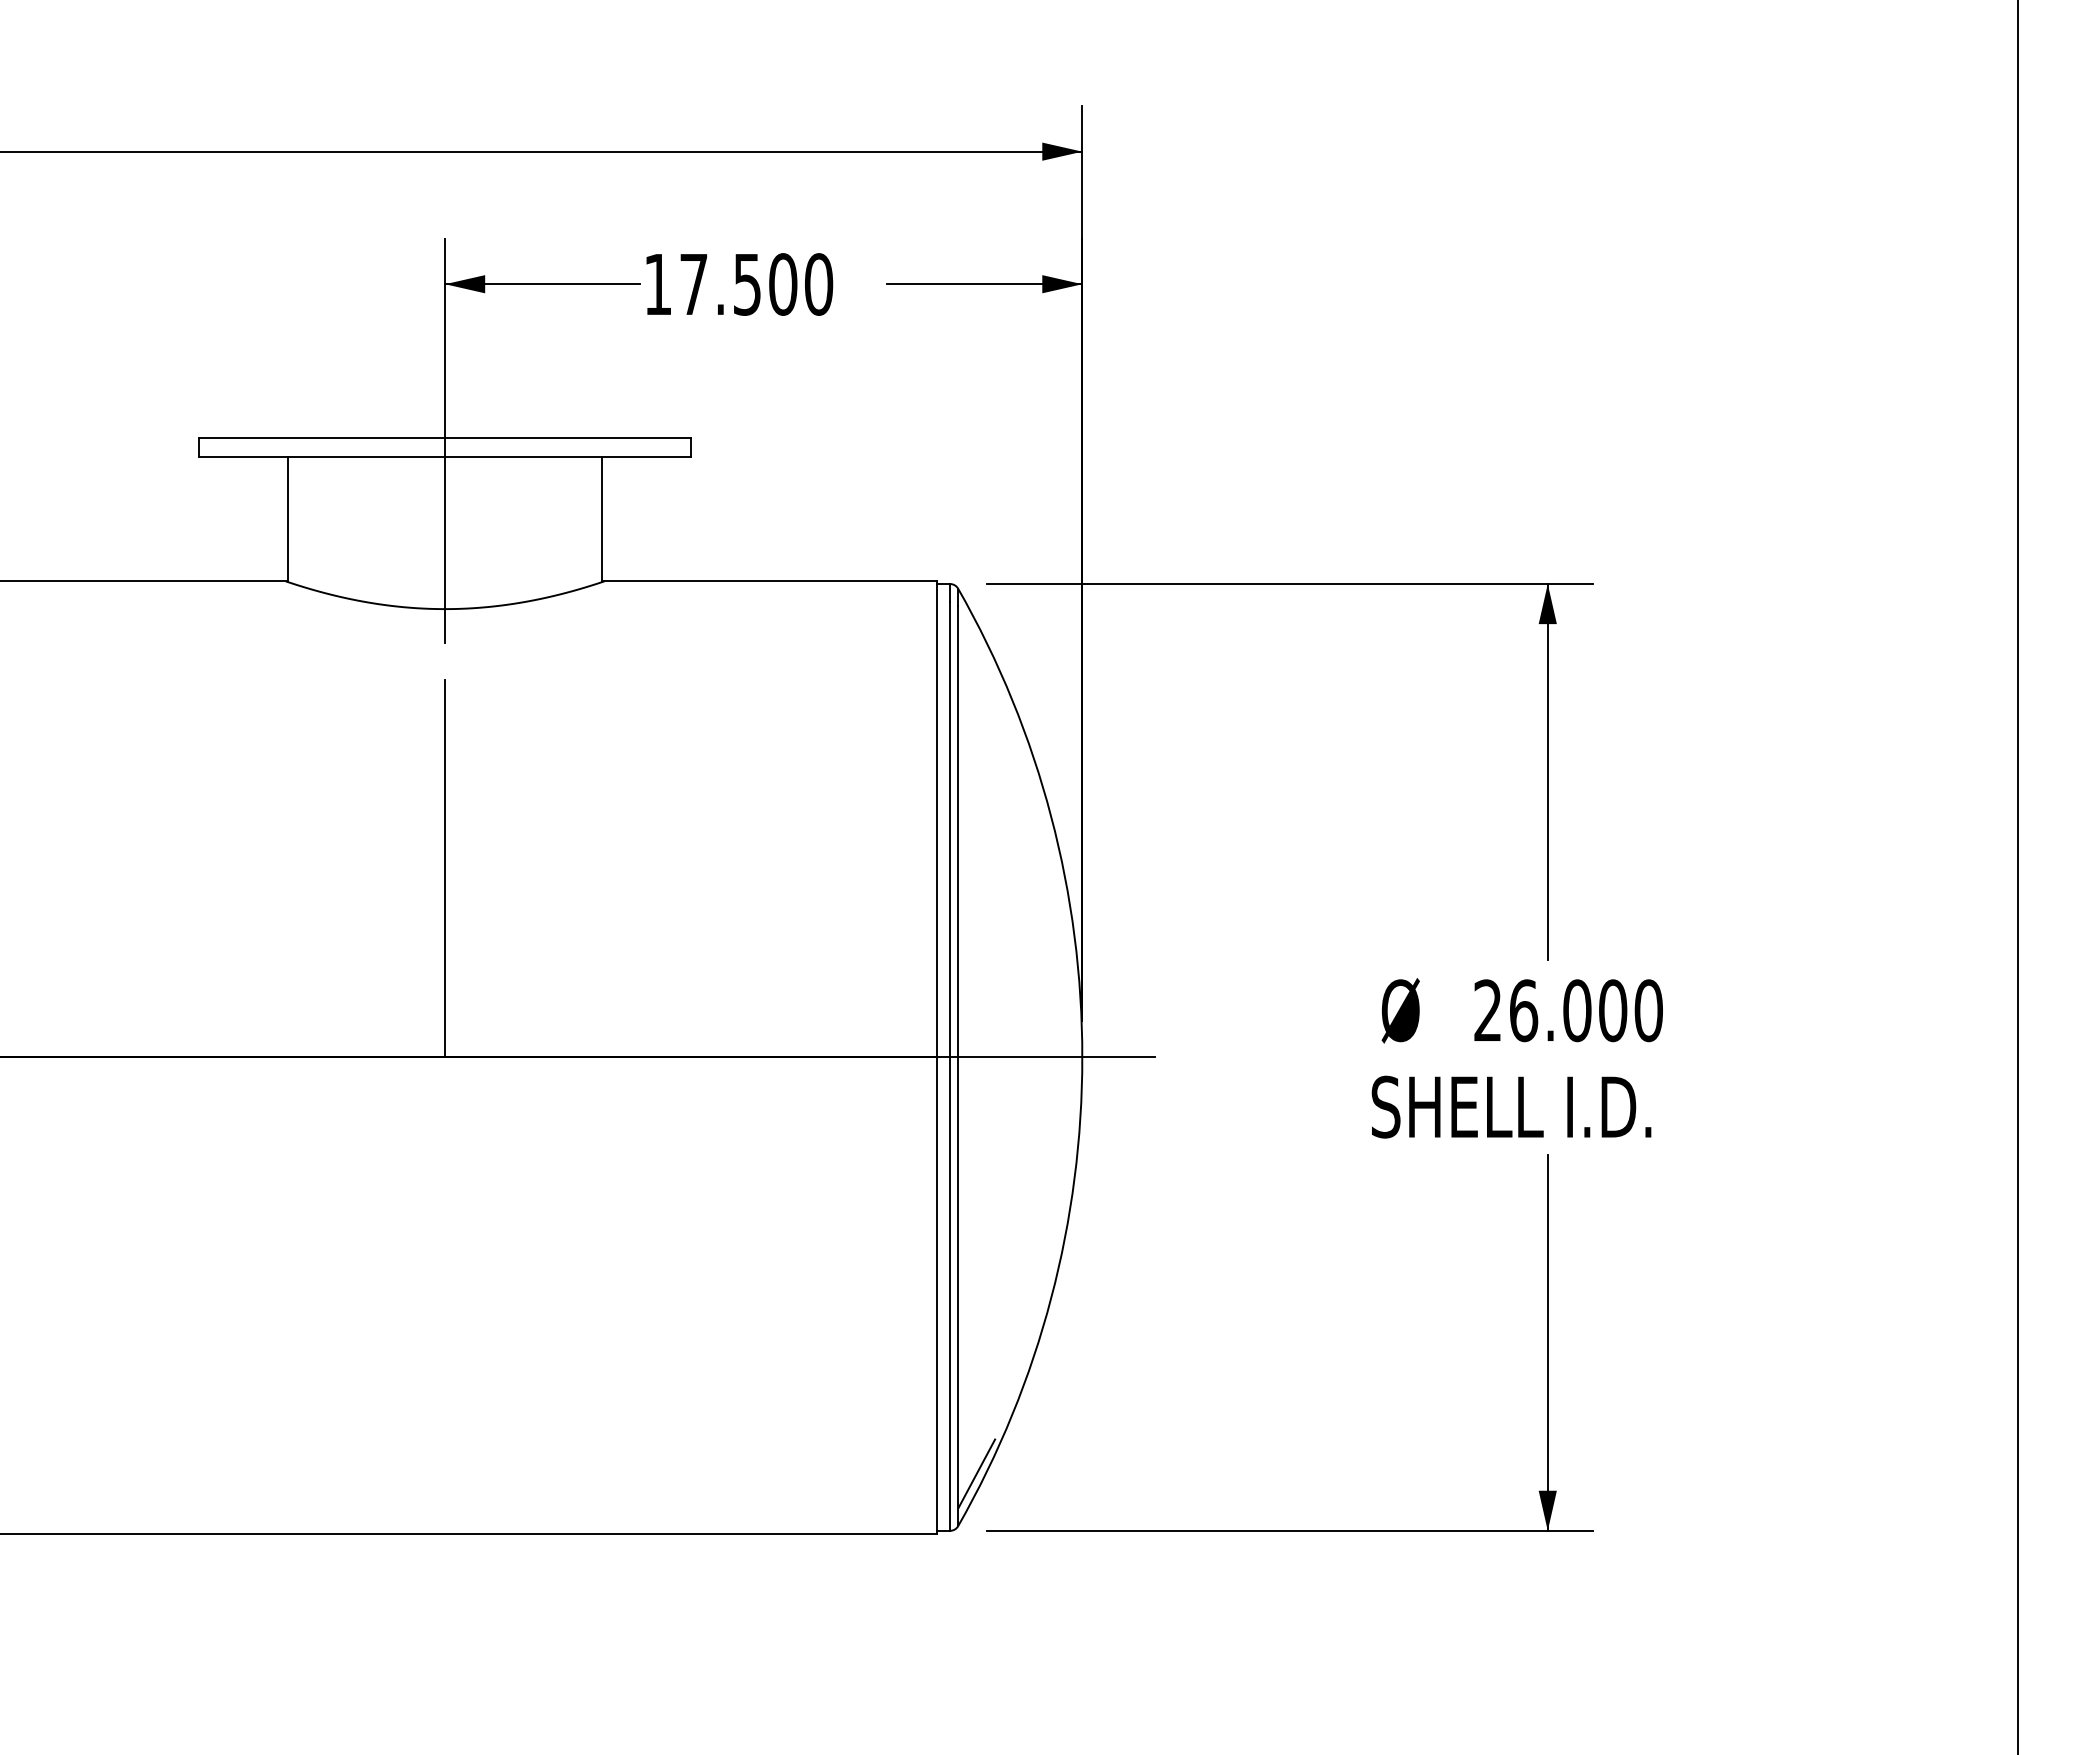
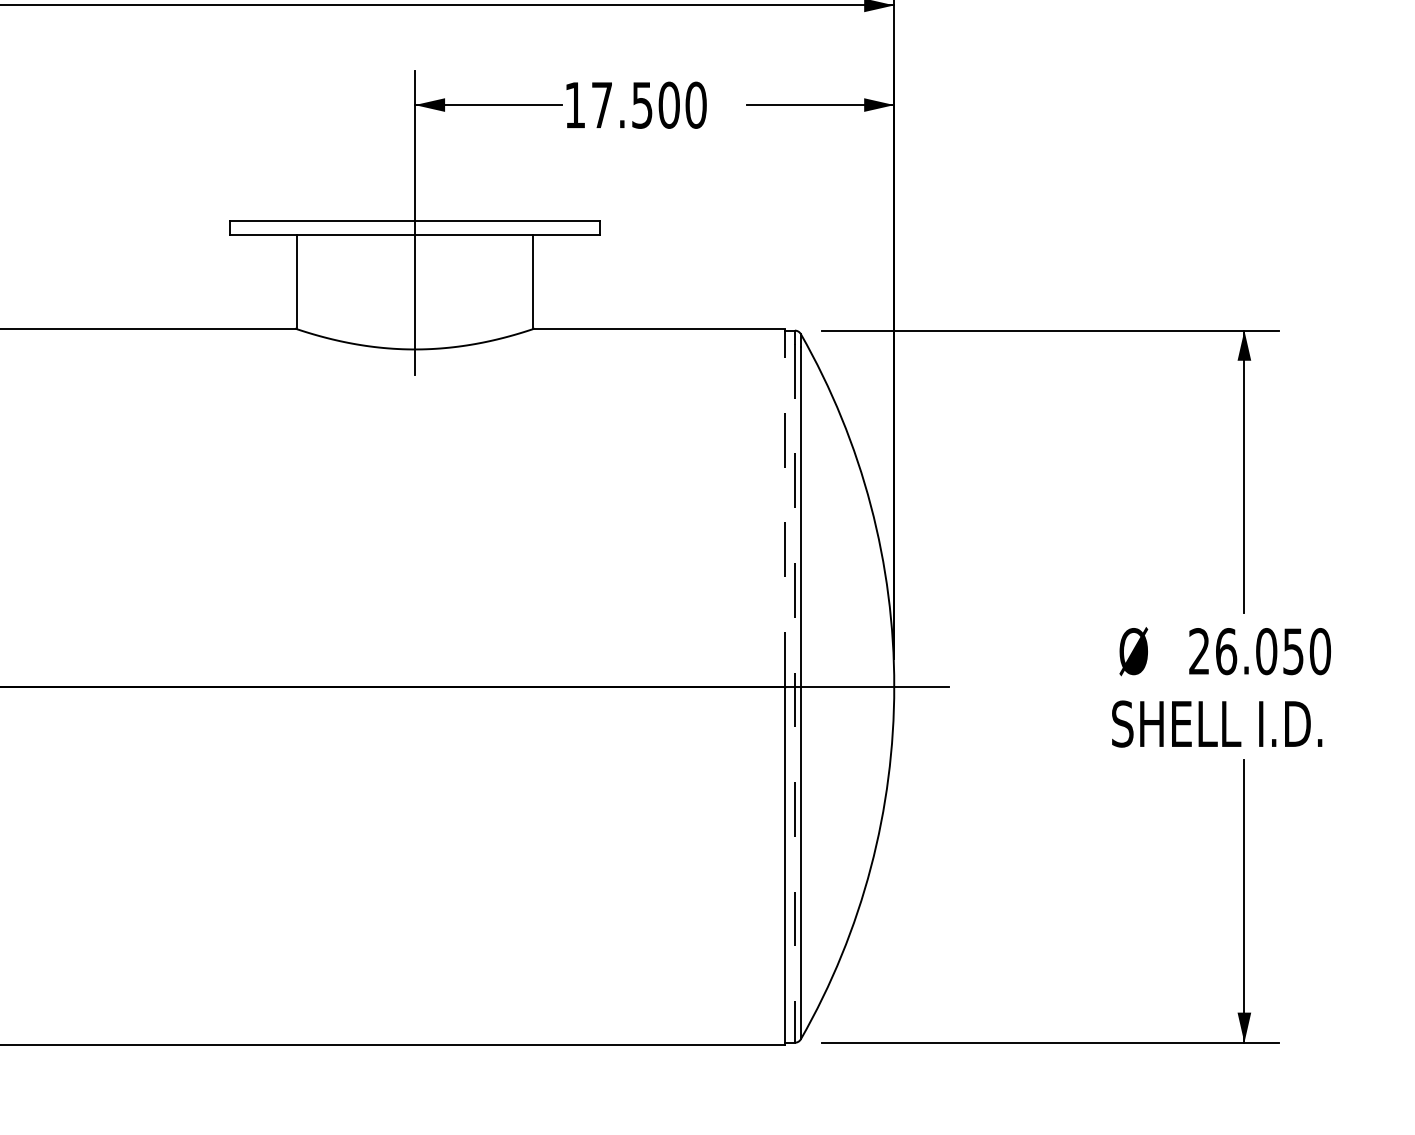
line: (936, 818) -> (784, 506), solid -> dashed
line: (445, 868) -> (415, 544), removed
text: (1613, 1010) -> (1293, 651), 26.000 -> 26.050
line: (950, 1066) -> (795, 693), solid -> dashed
line: (976, 1473) -> (814, 999), removed

